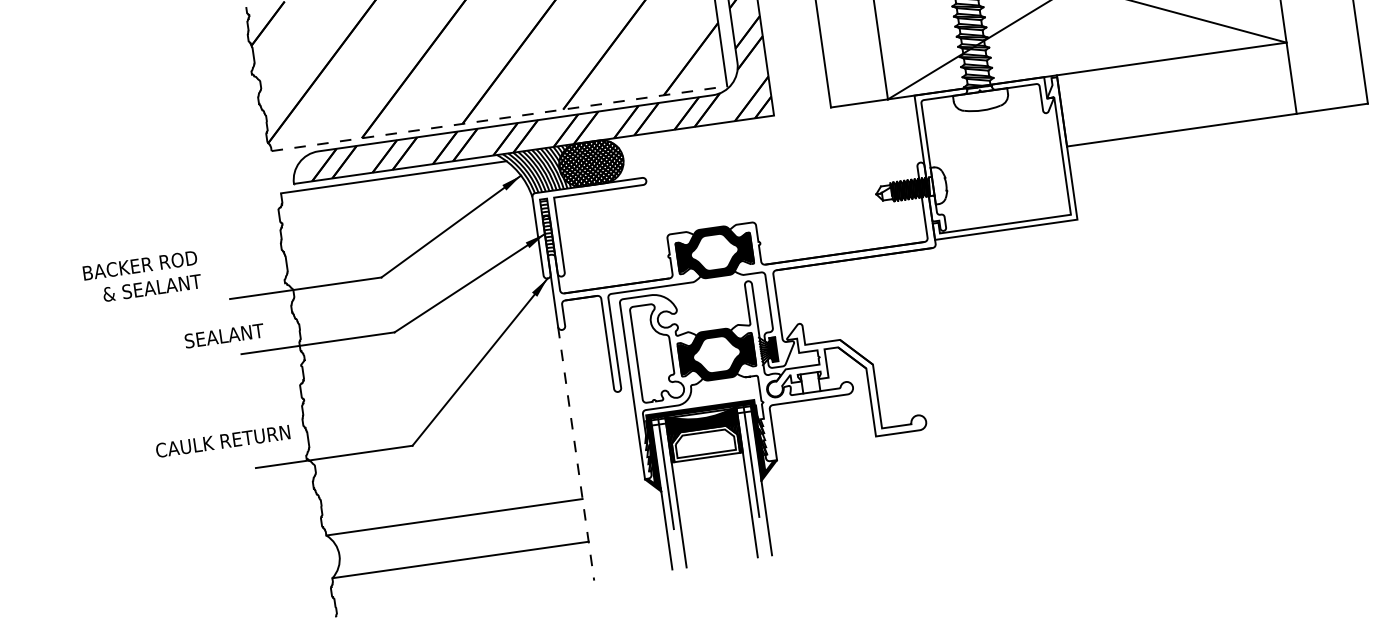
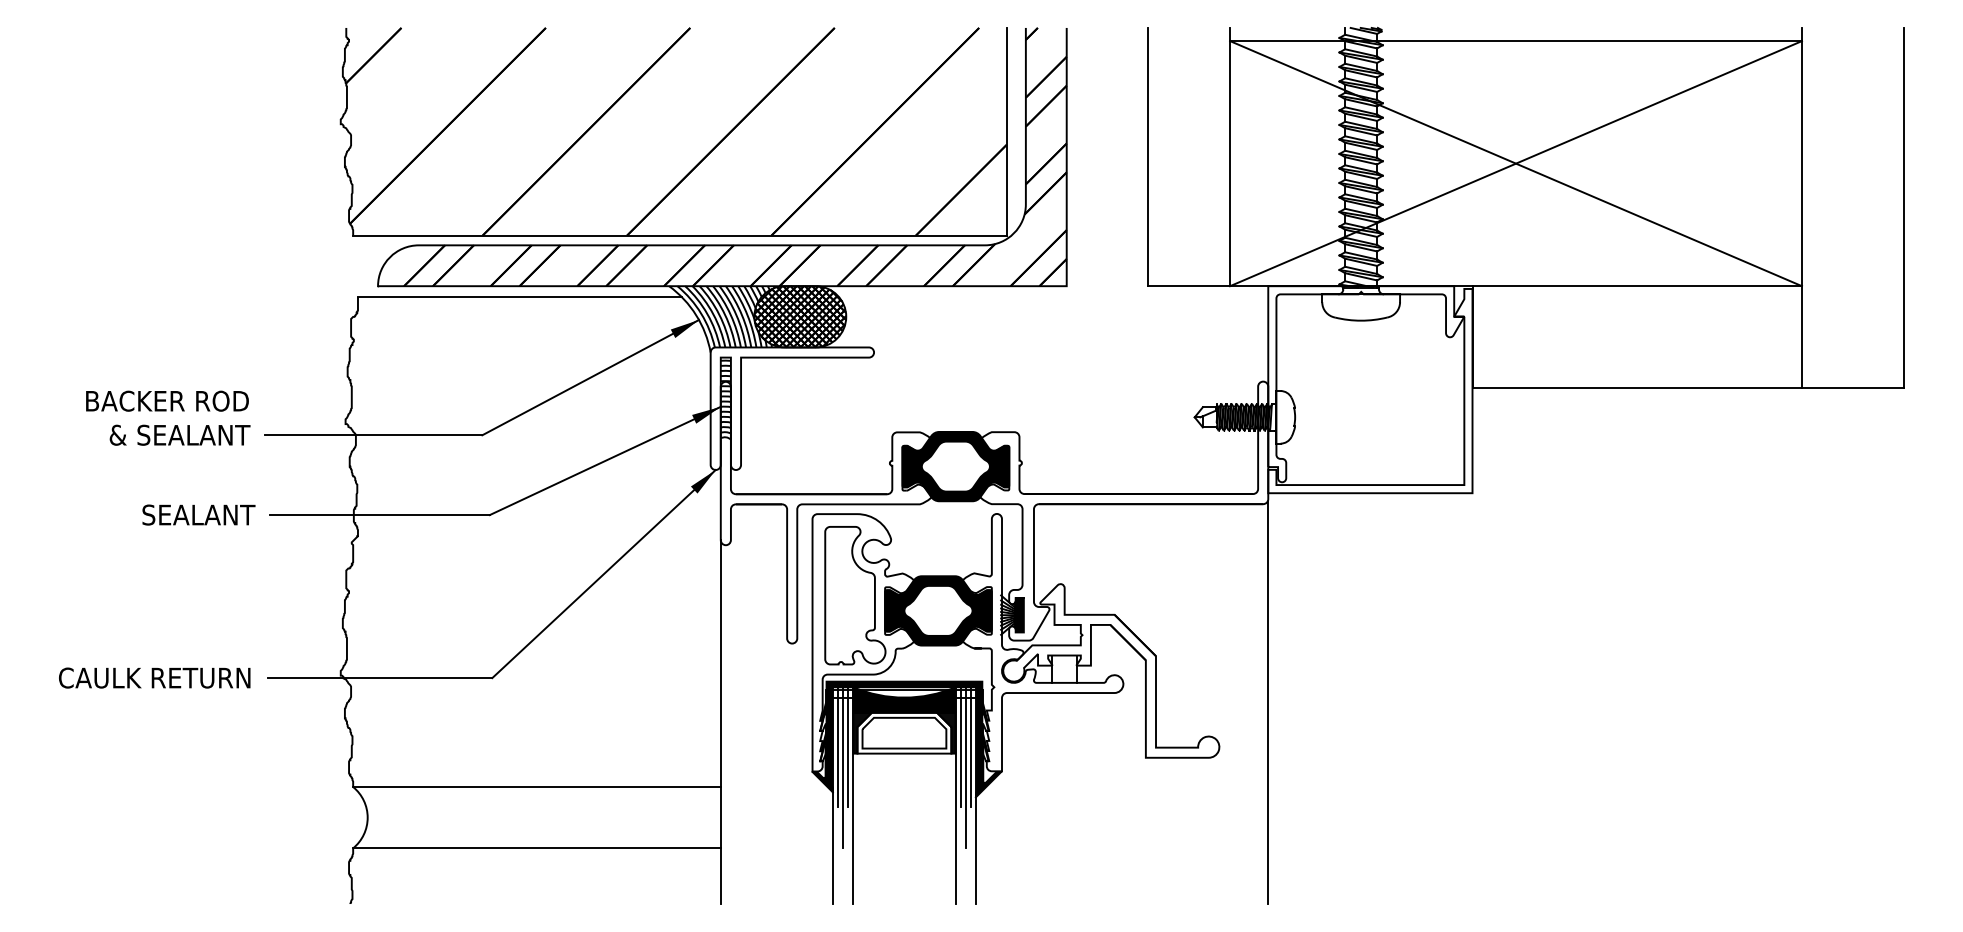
line: (499, 118) -> (679, 235), dashed -> solid
text: (142, 276) -> (168, 417), moved
text: (224, 335) -> (198, 514), moved
line: (955, 385) -> (1267, 702), added
text: (222, 441) -> (154, 677), moved
line: (752, 446) -> (970, 747), added
line: (745, 447) -> (960, 747), added
line: (575, 454) -> (720, 722), dashed -> solid
line: (667, 458) -> (848, 747), added
line: (660, 459) -> (838, 747), added

